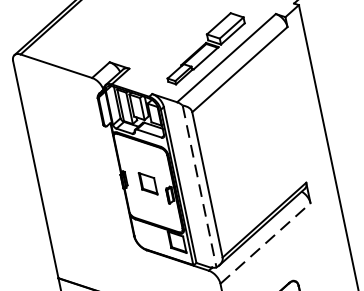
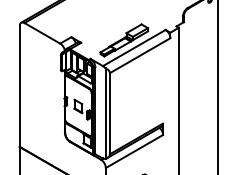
line: (199, 187) -> (105, 114), dashed -> solid
line: (265, 243) -> (134, 151), dashed -> solid

